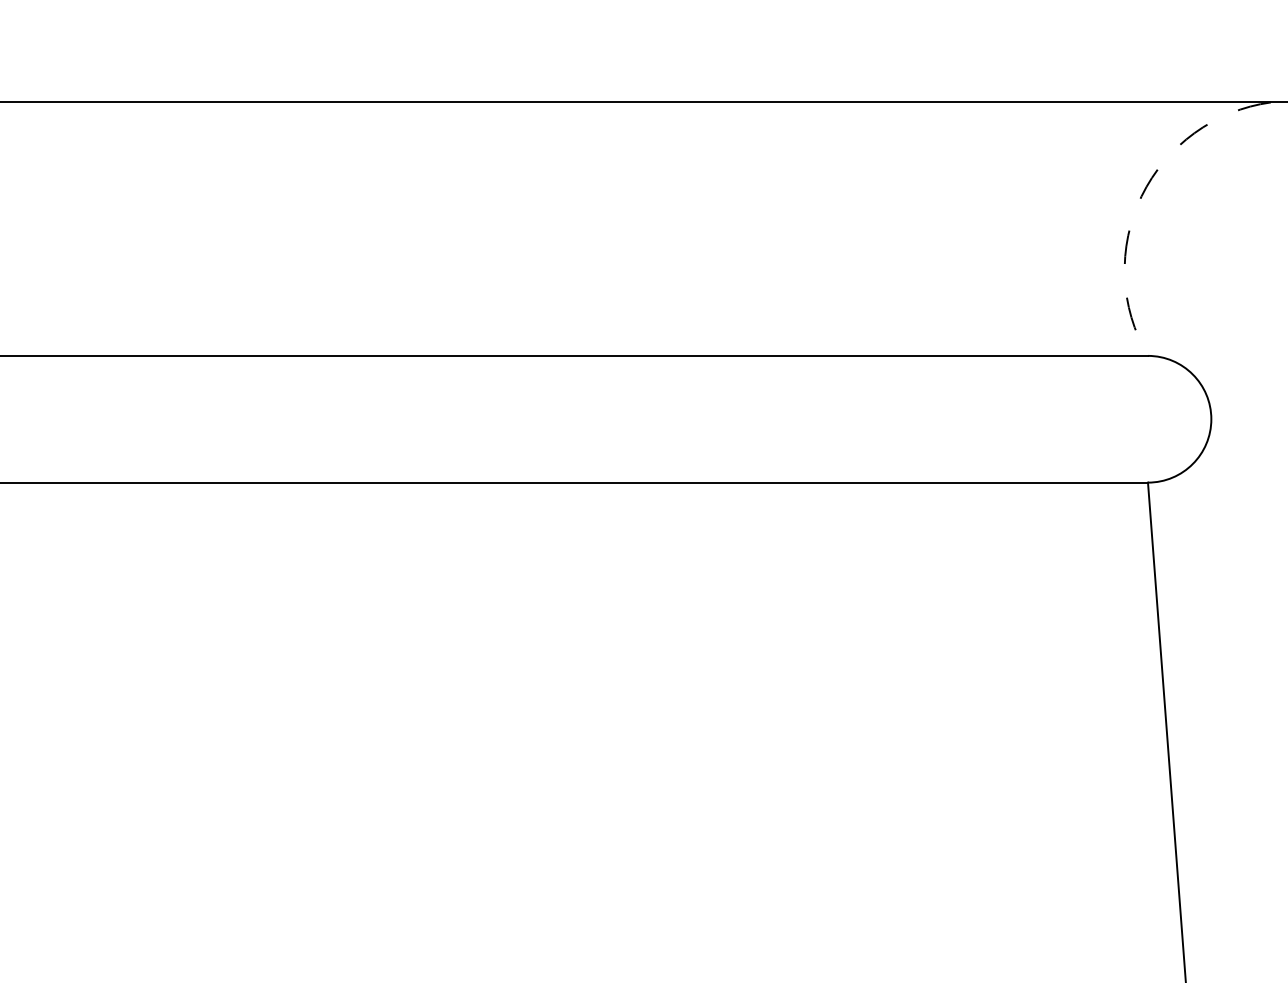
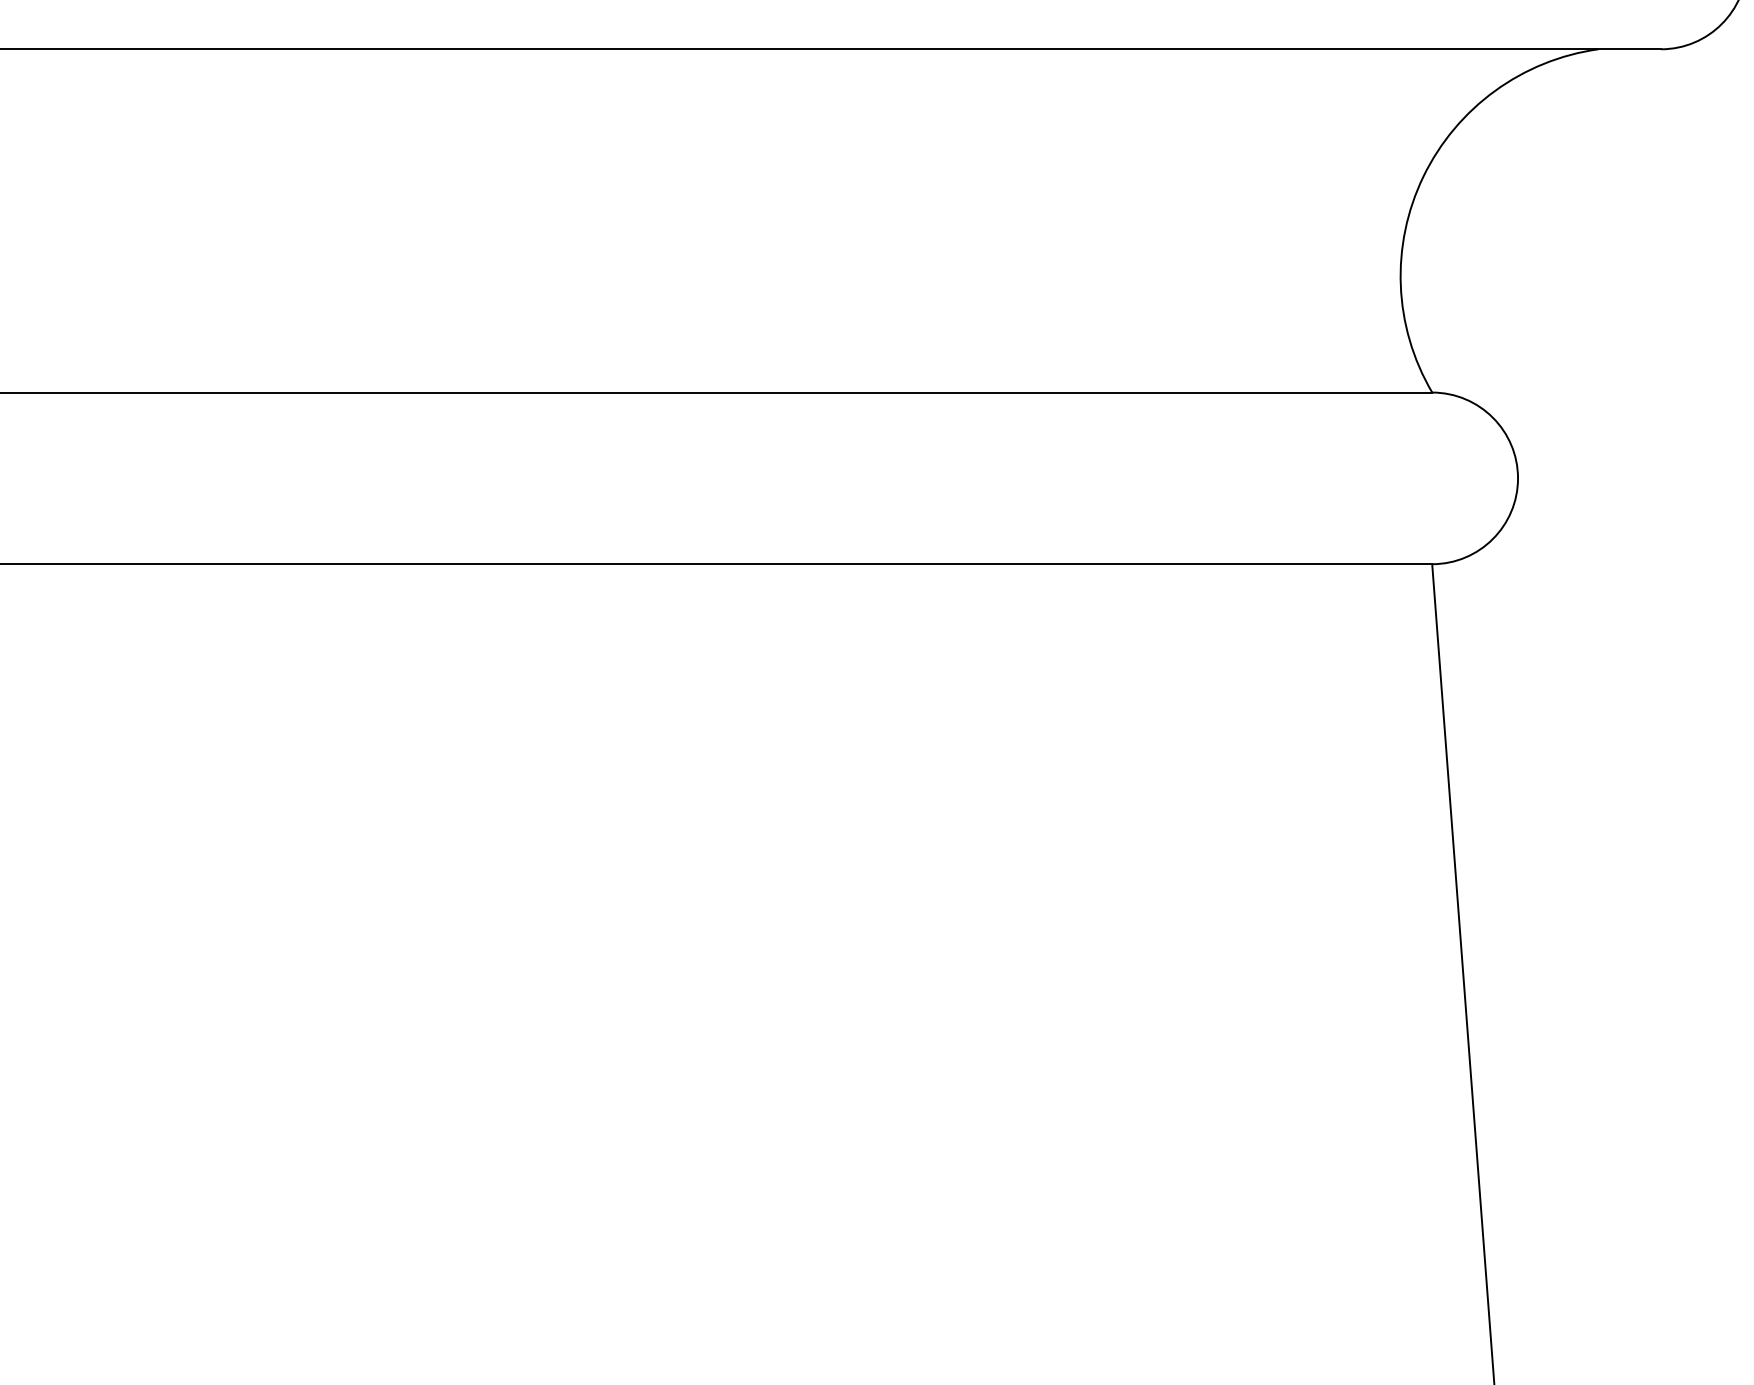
arc: (1141, 196) -> (1423, 176), dashed -> solid

